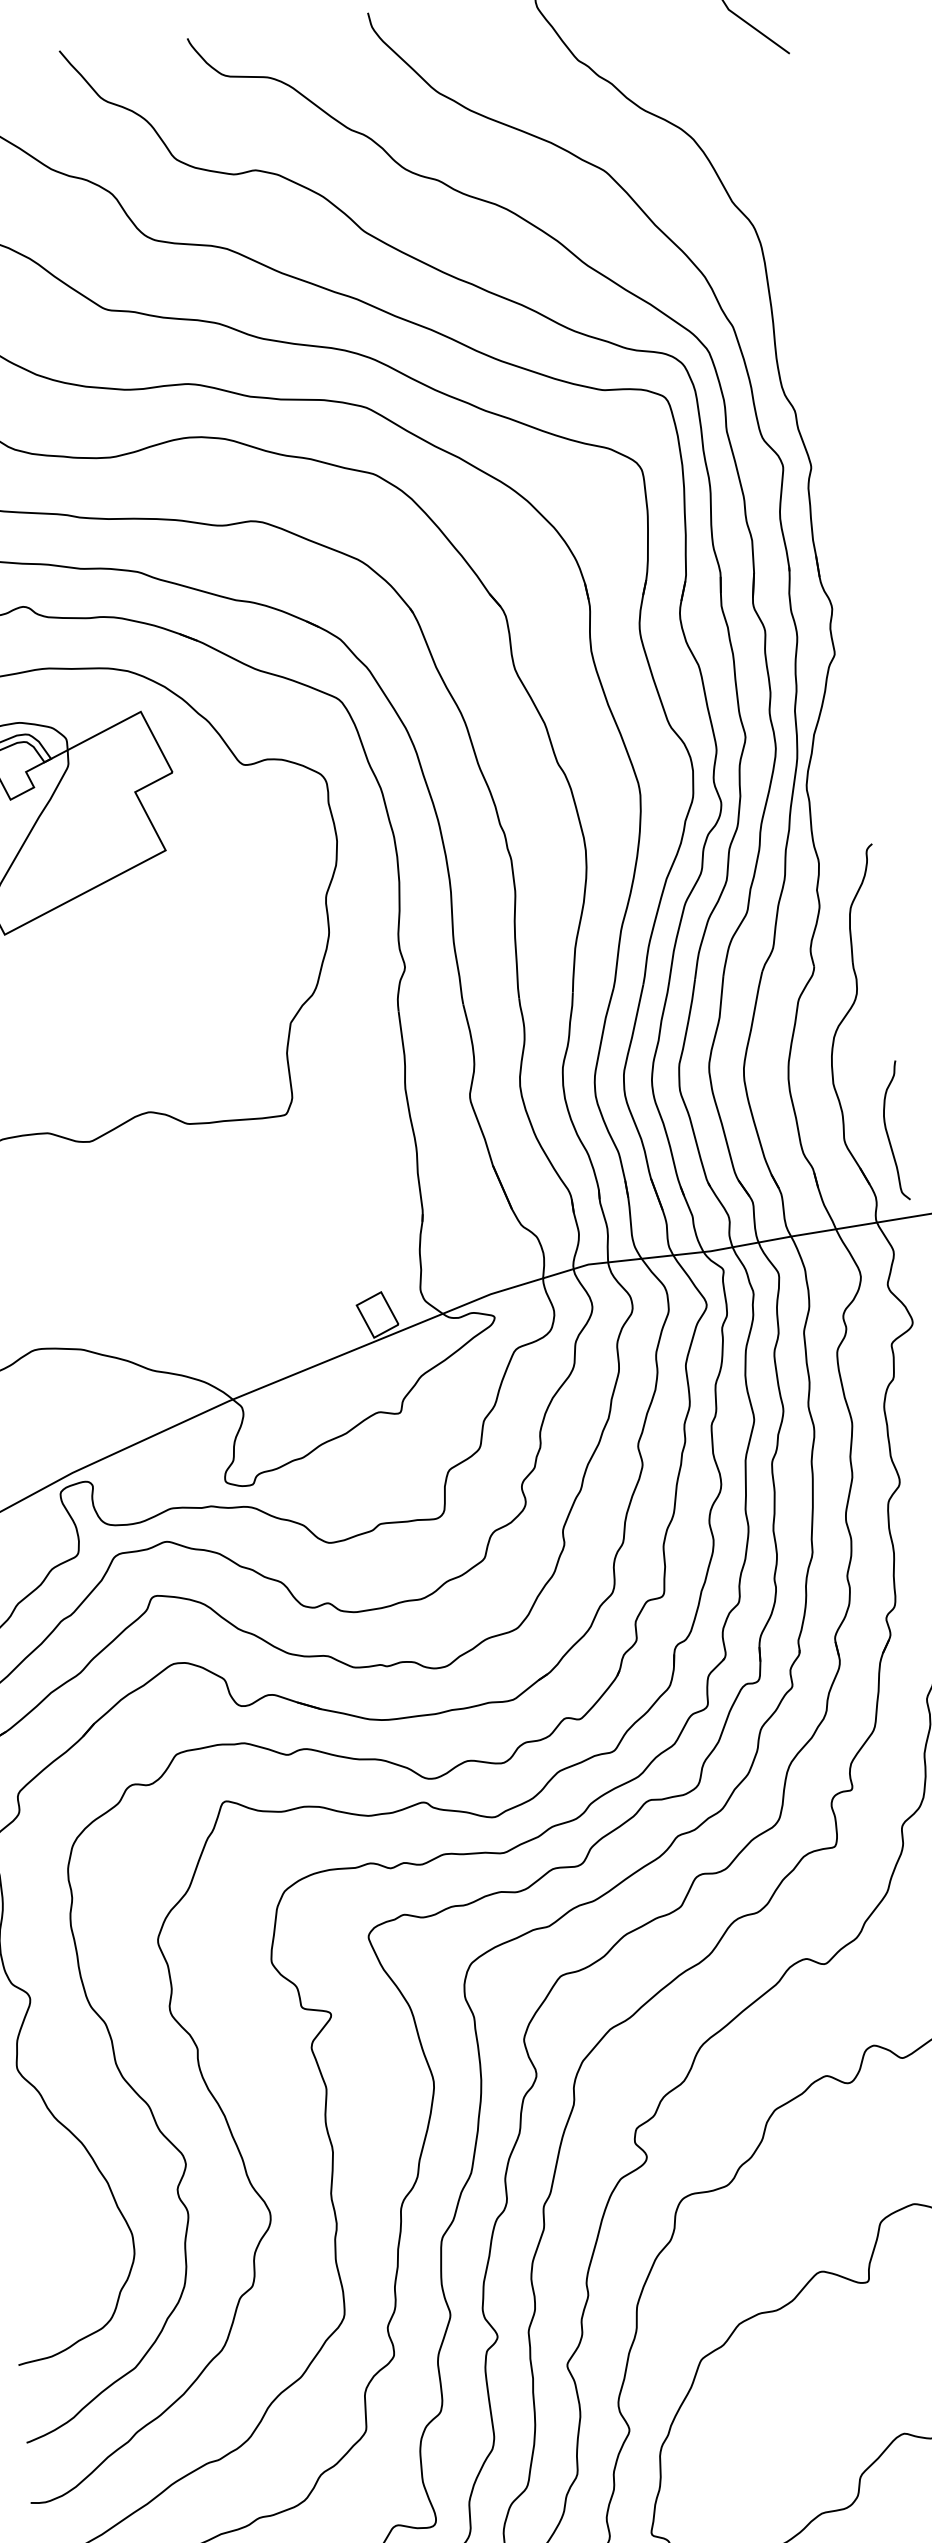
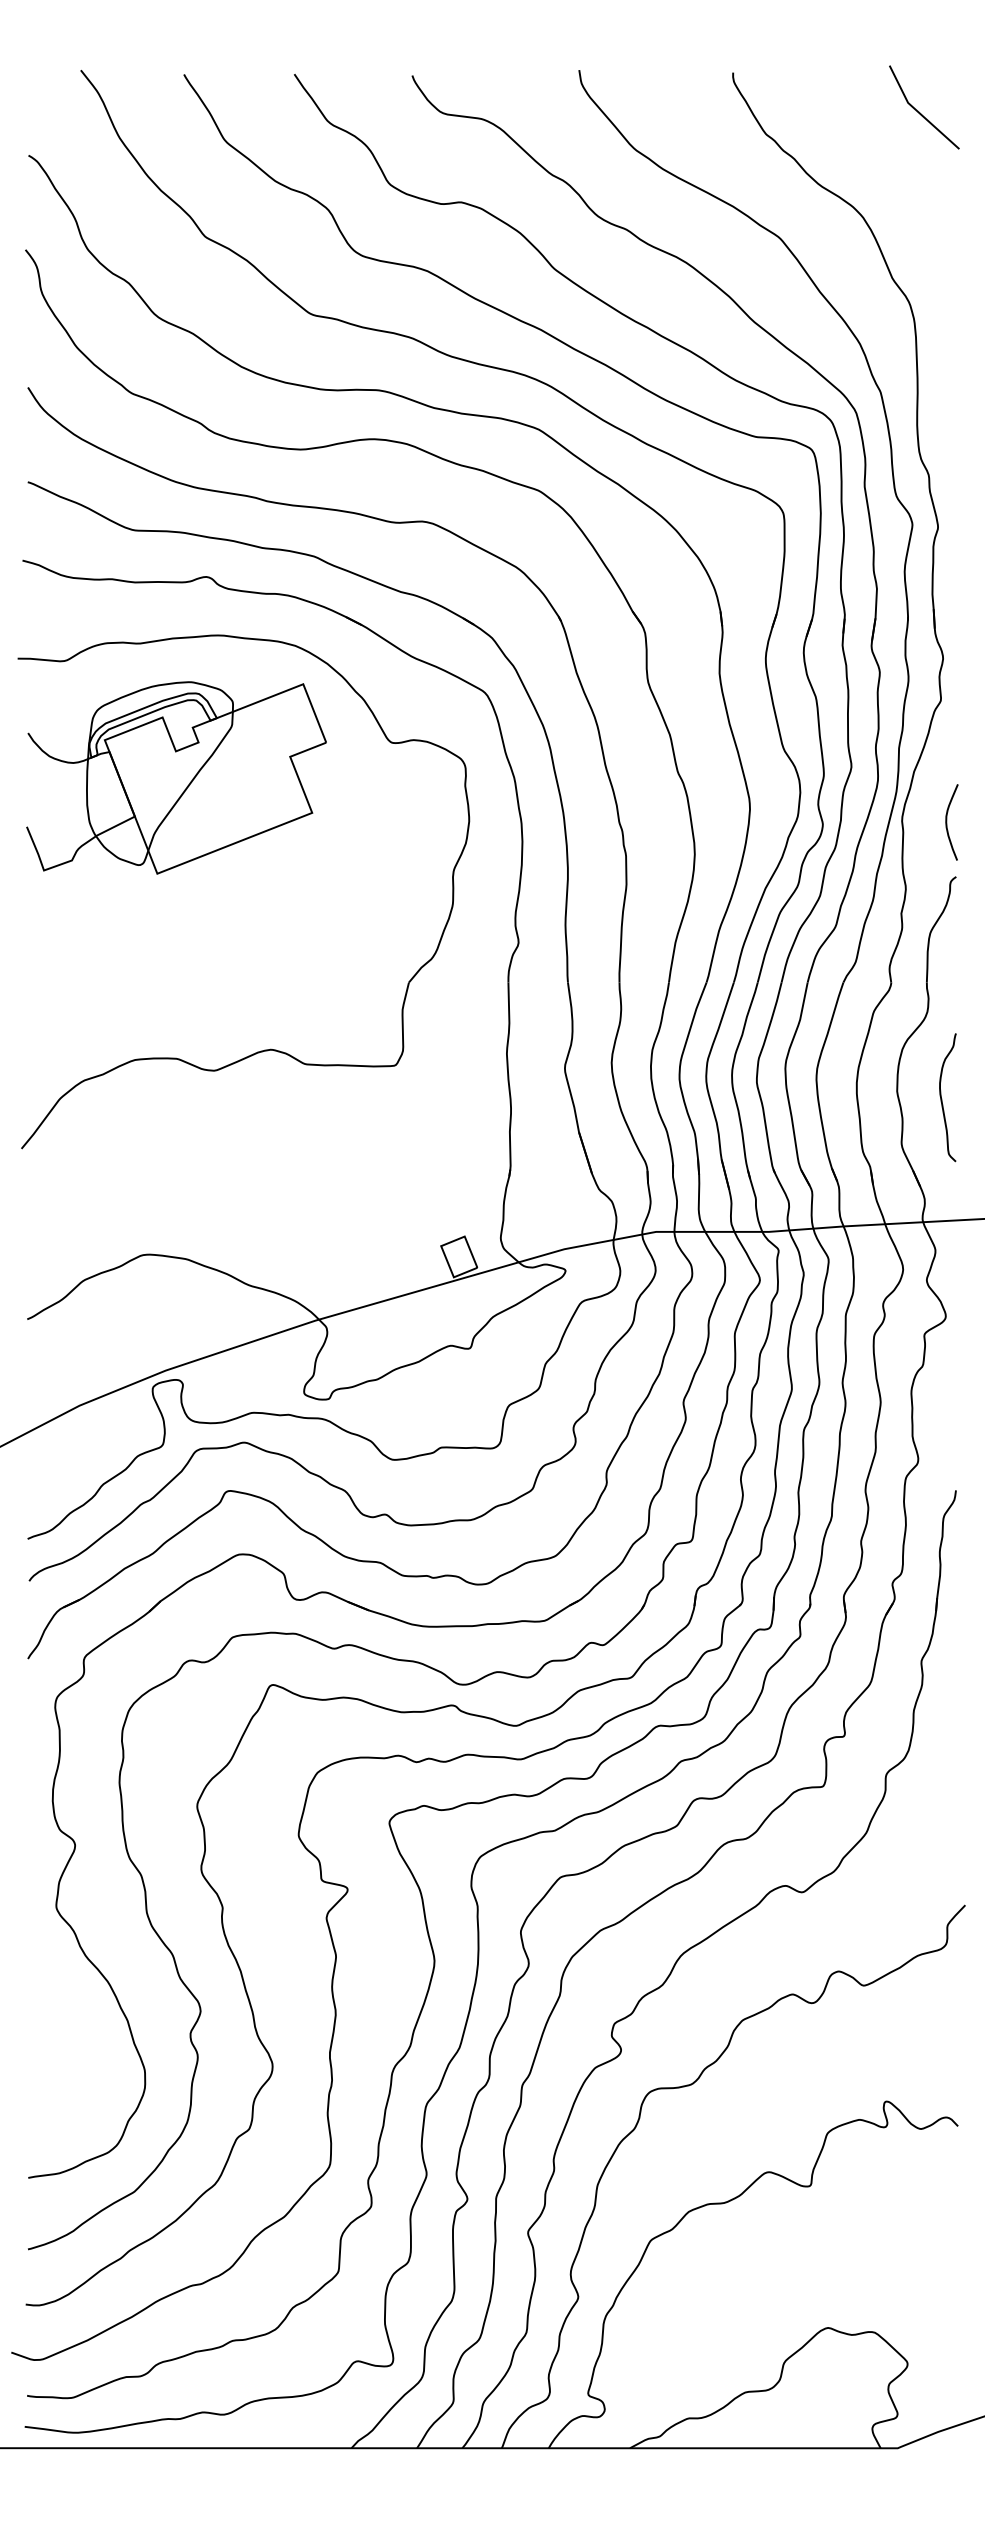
curve: (856, 785) -> (947, 822), added
curve: (888, 1132) -> (942, 1098), moved

